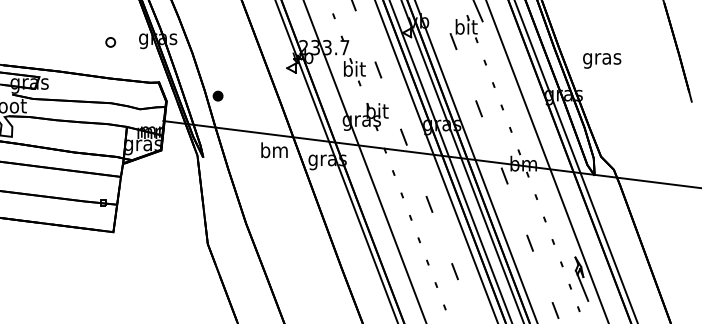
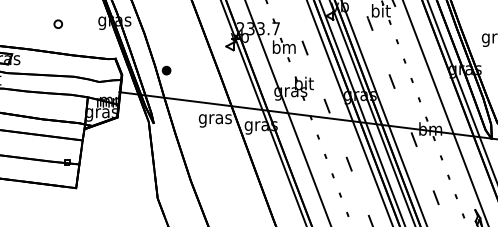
part: (110, 42) -> (58, 24), moved
text: (354, 68) -> (284, 46), bit -> bm
text: (274, 152) -> (215, 119), bm -> gras

